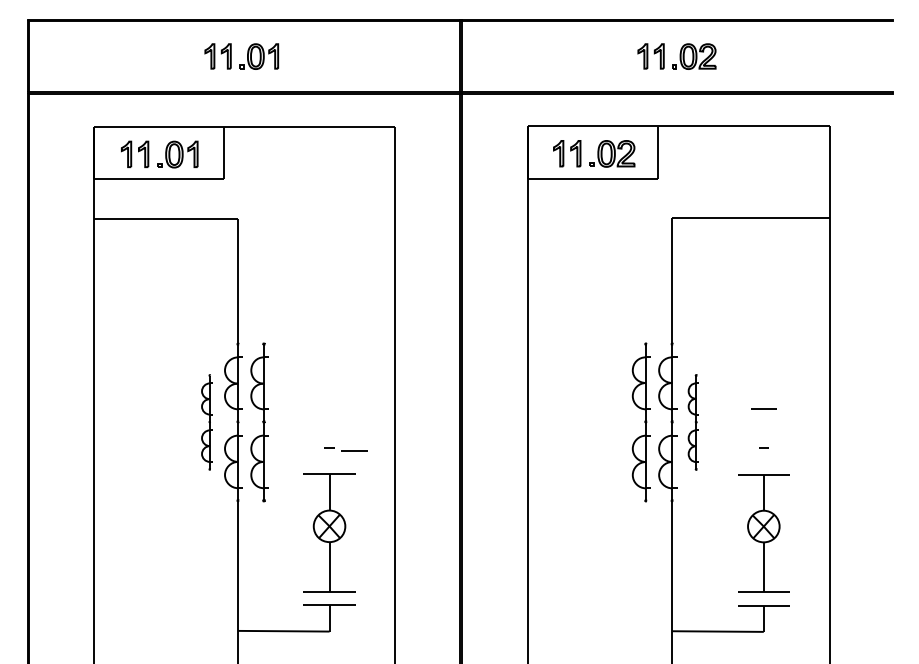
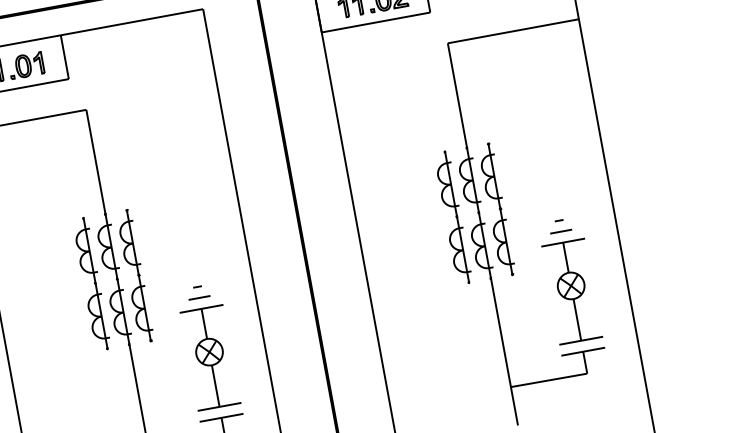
line: (763, 408) -> (560, 230), moved
part: (206, 422) -> (91, 284), size x1.67
part: (693, 422) -> (496, 210), size x1.67
line: (354, 450) -> (199, 297), moved

